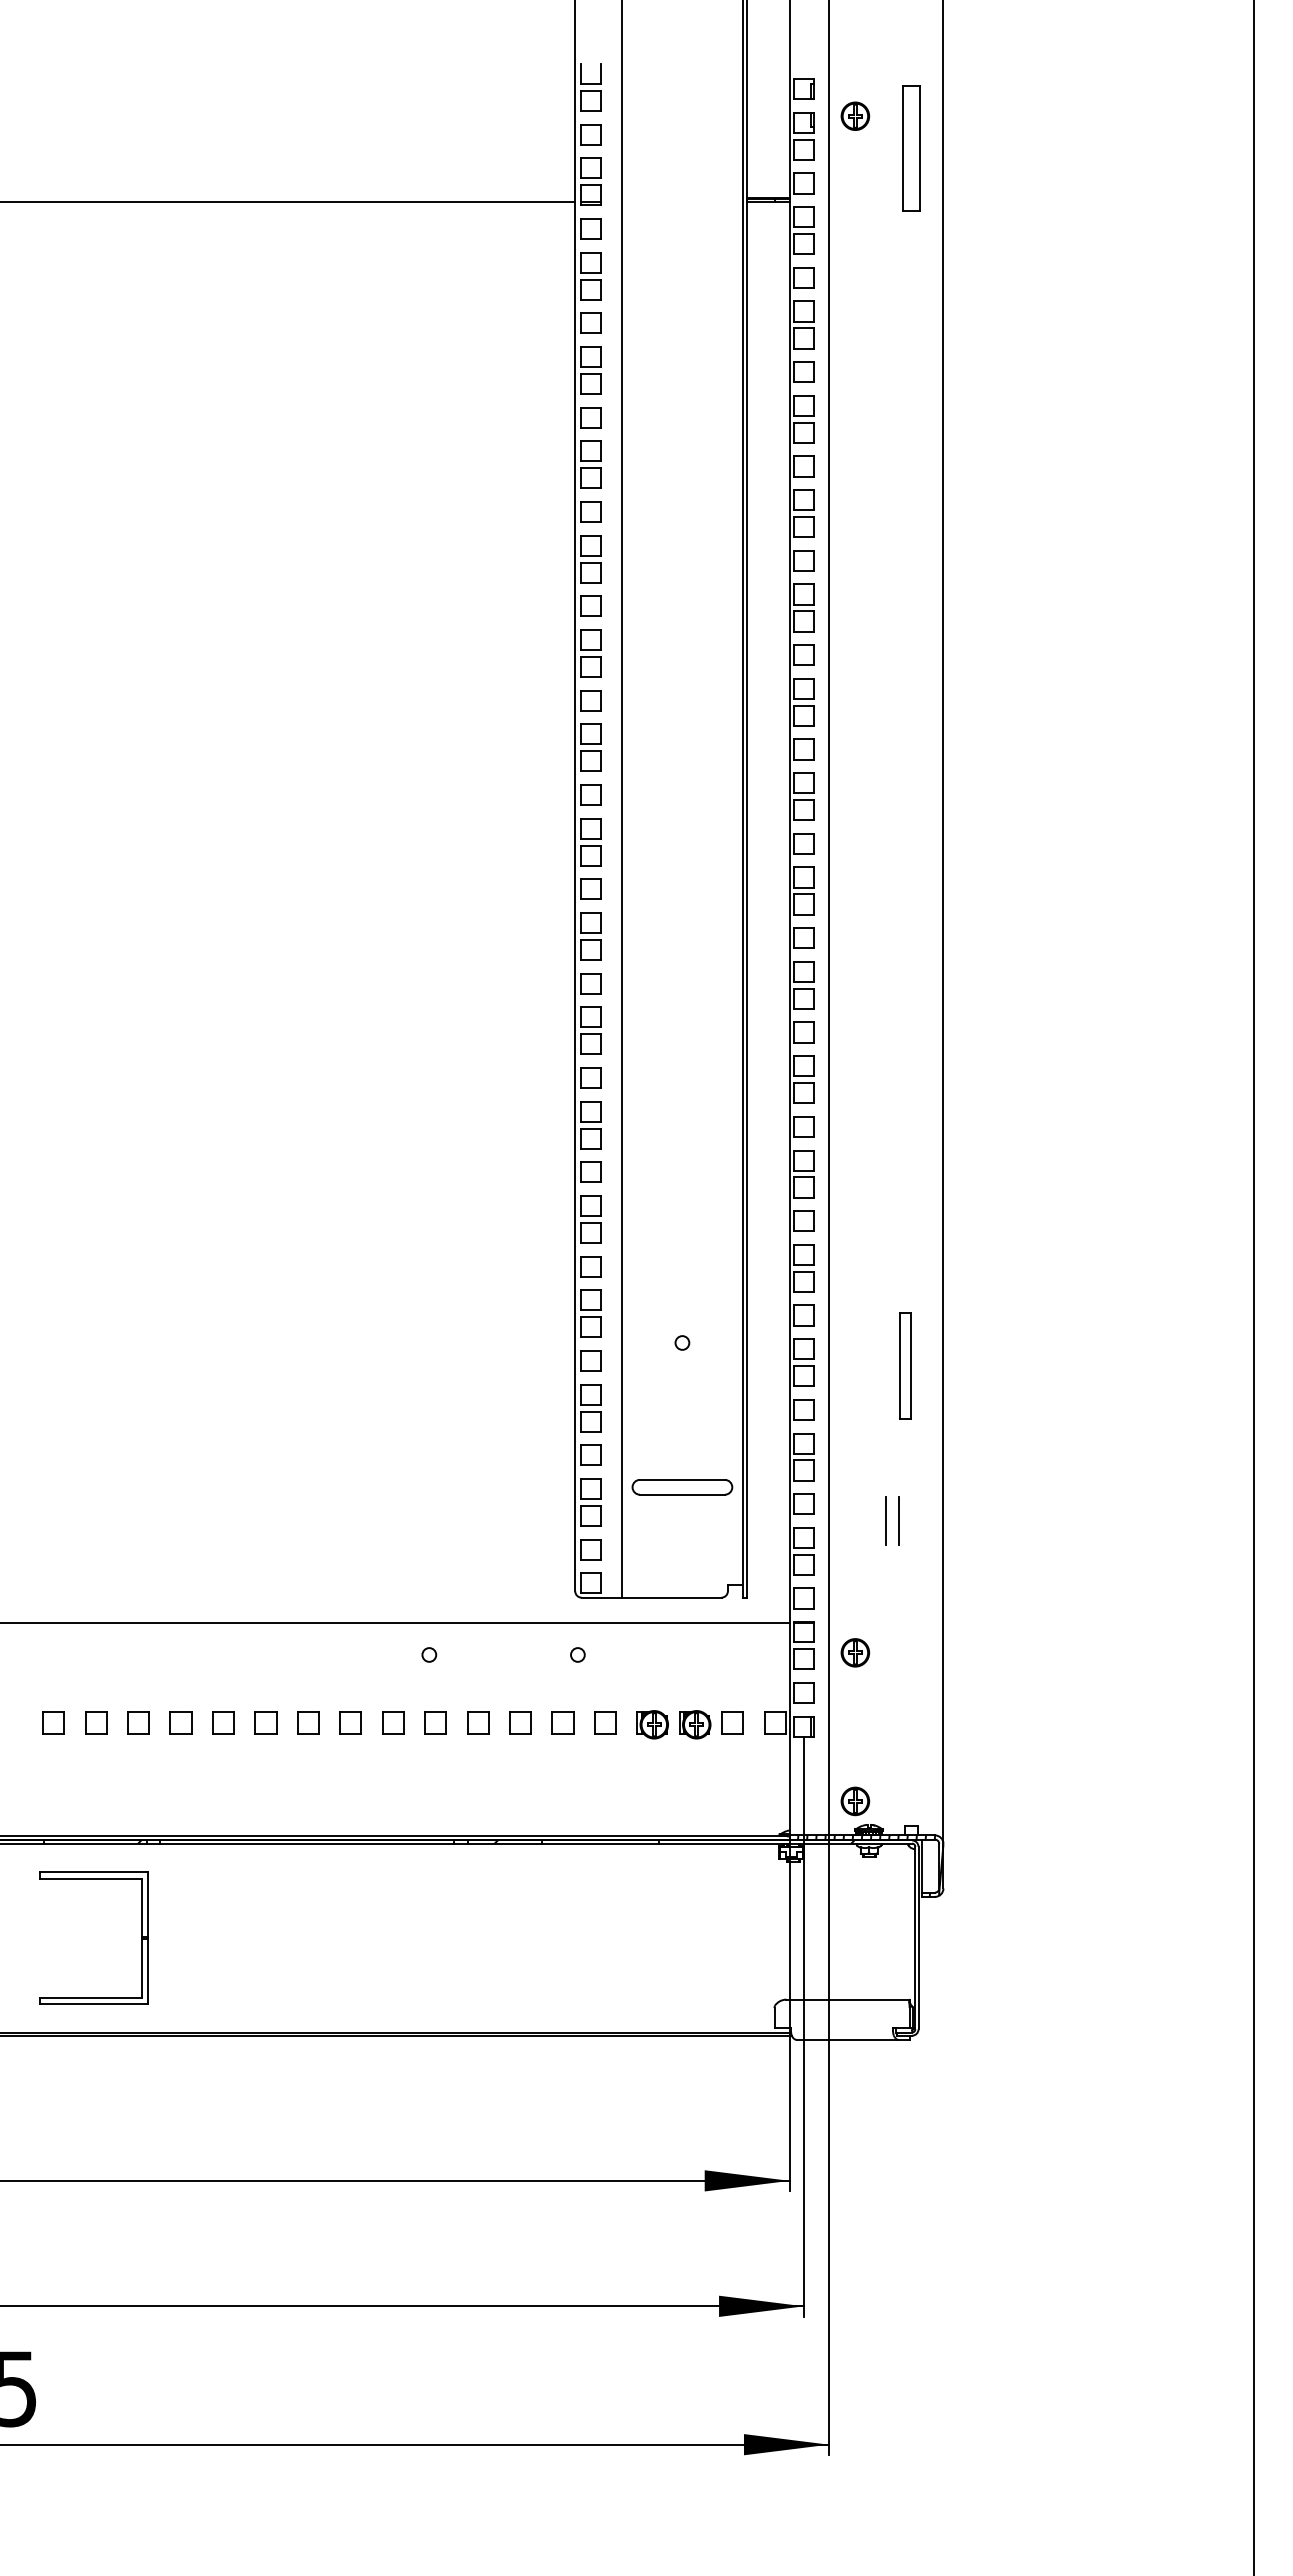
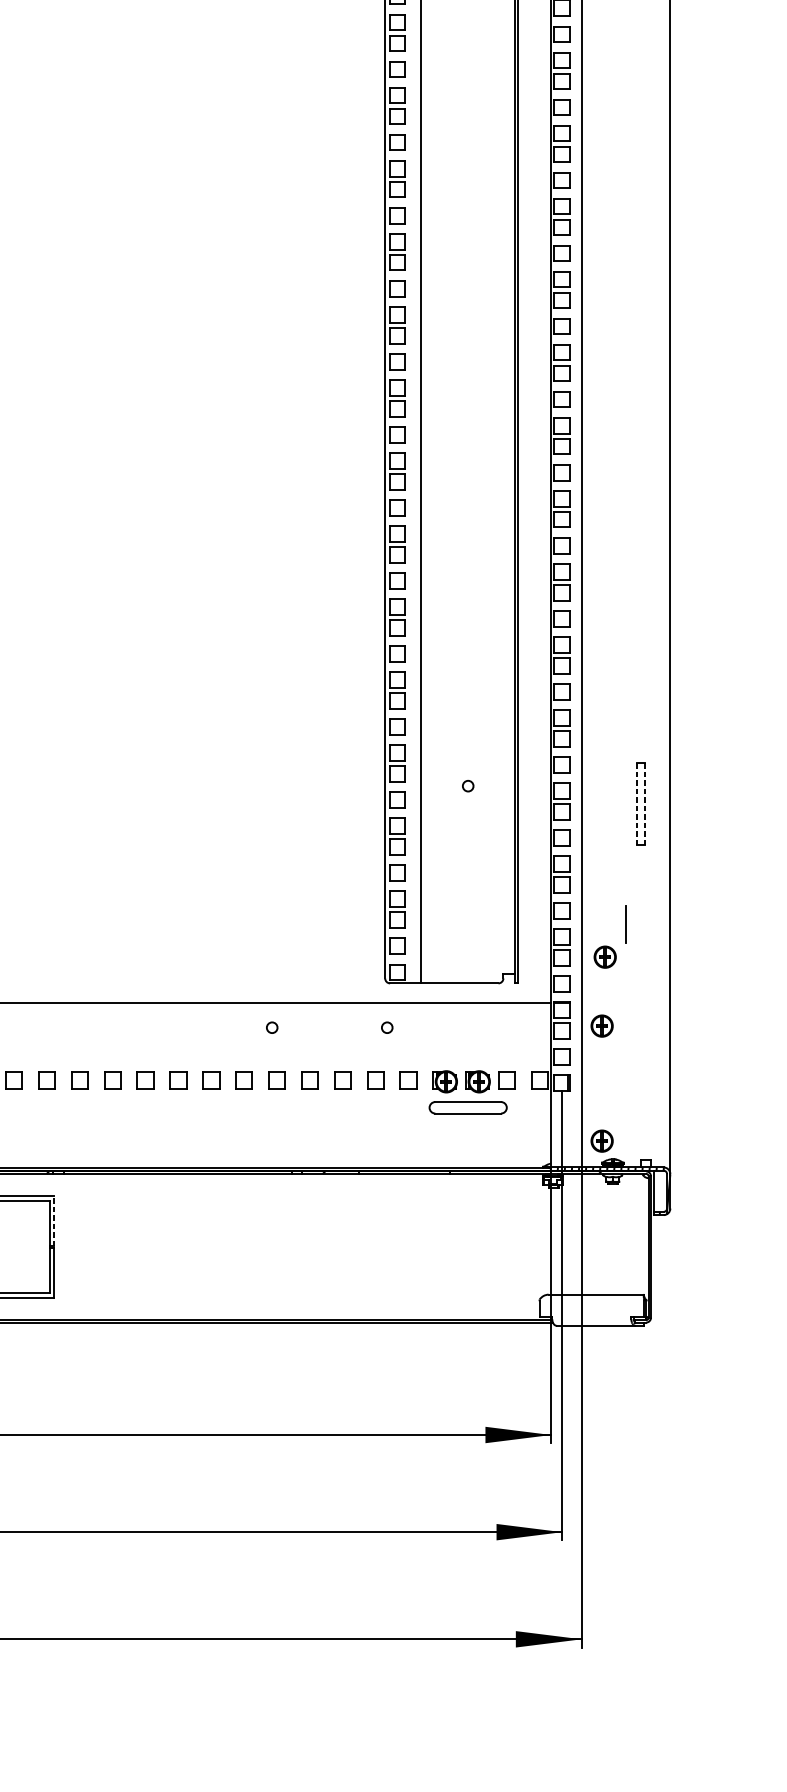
line: (899, 1365) -> (636, 803), solid -> dashed
line: (910, 1366) -> (644, 804), solid -> dashed
part: (682, 1487) -> (468, 1107), moved
line: (898, 1521) -> (635, 924), removed
part: (859, 1563) -> (605, 956), added
line: (148, 1904) -> (54, 1221), solid -> dashed

